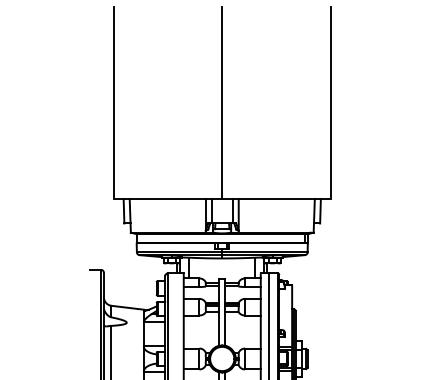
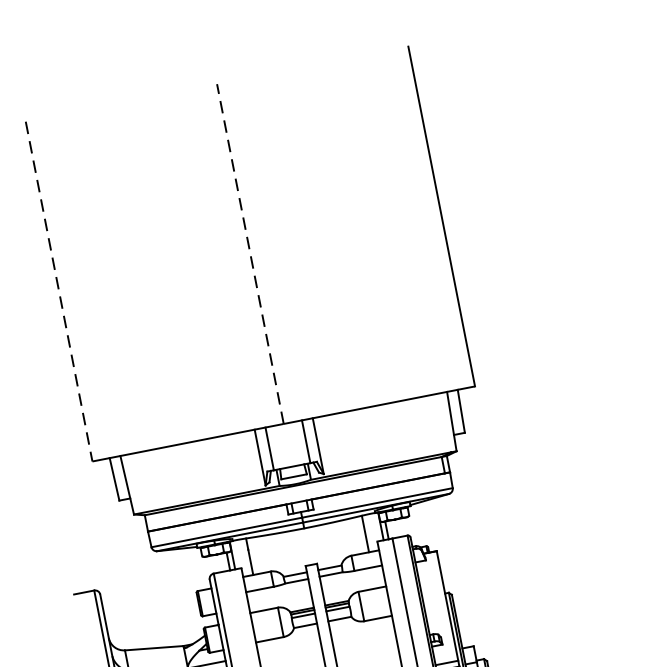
line: (222, 102) -> (250, 253), solid -> dashed
line: (113, 103) -> (58, 292), solid -> dashed

